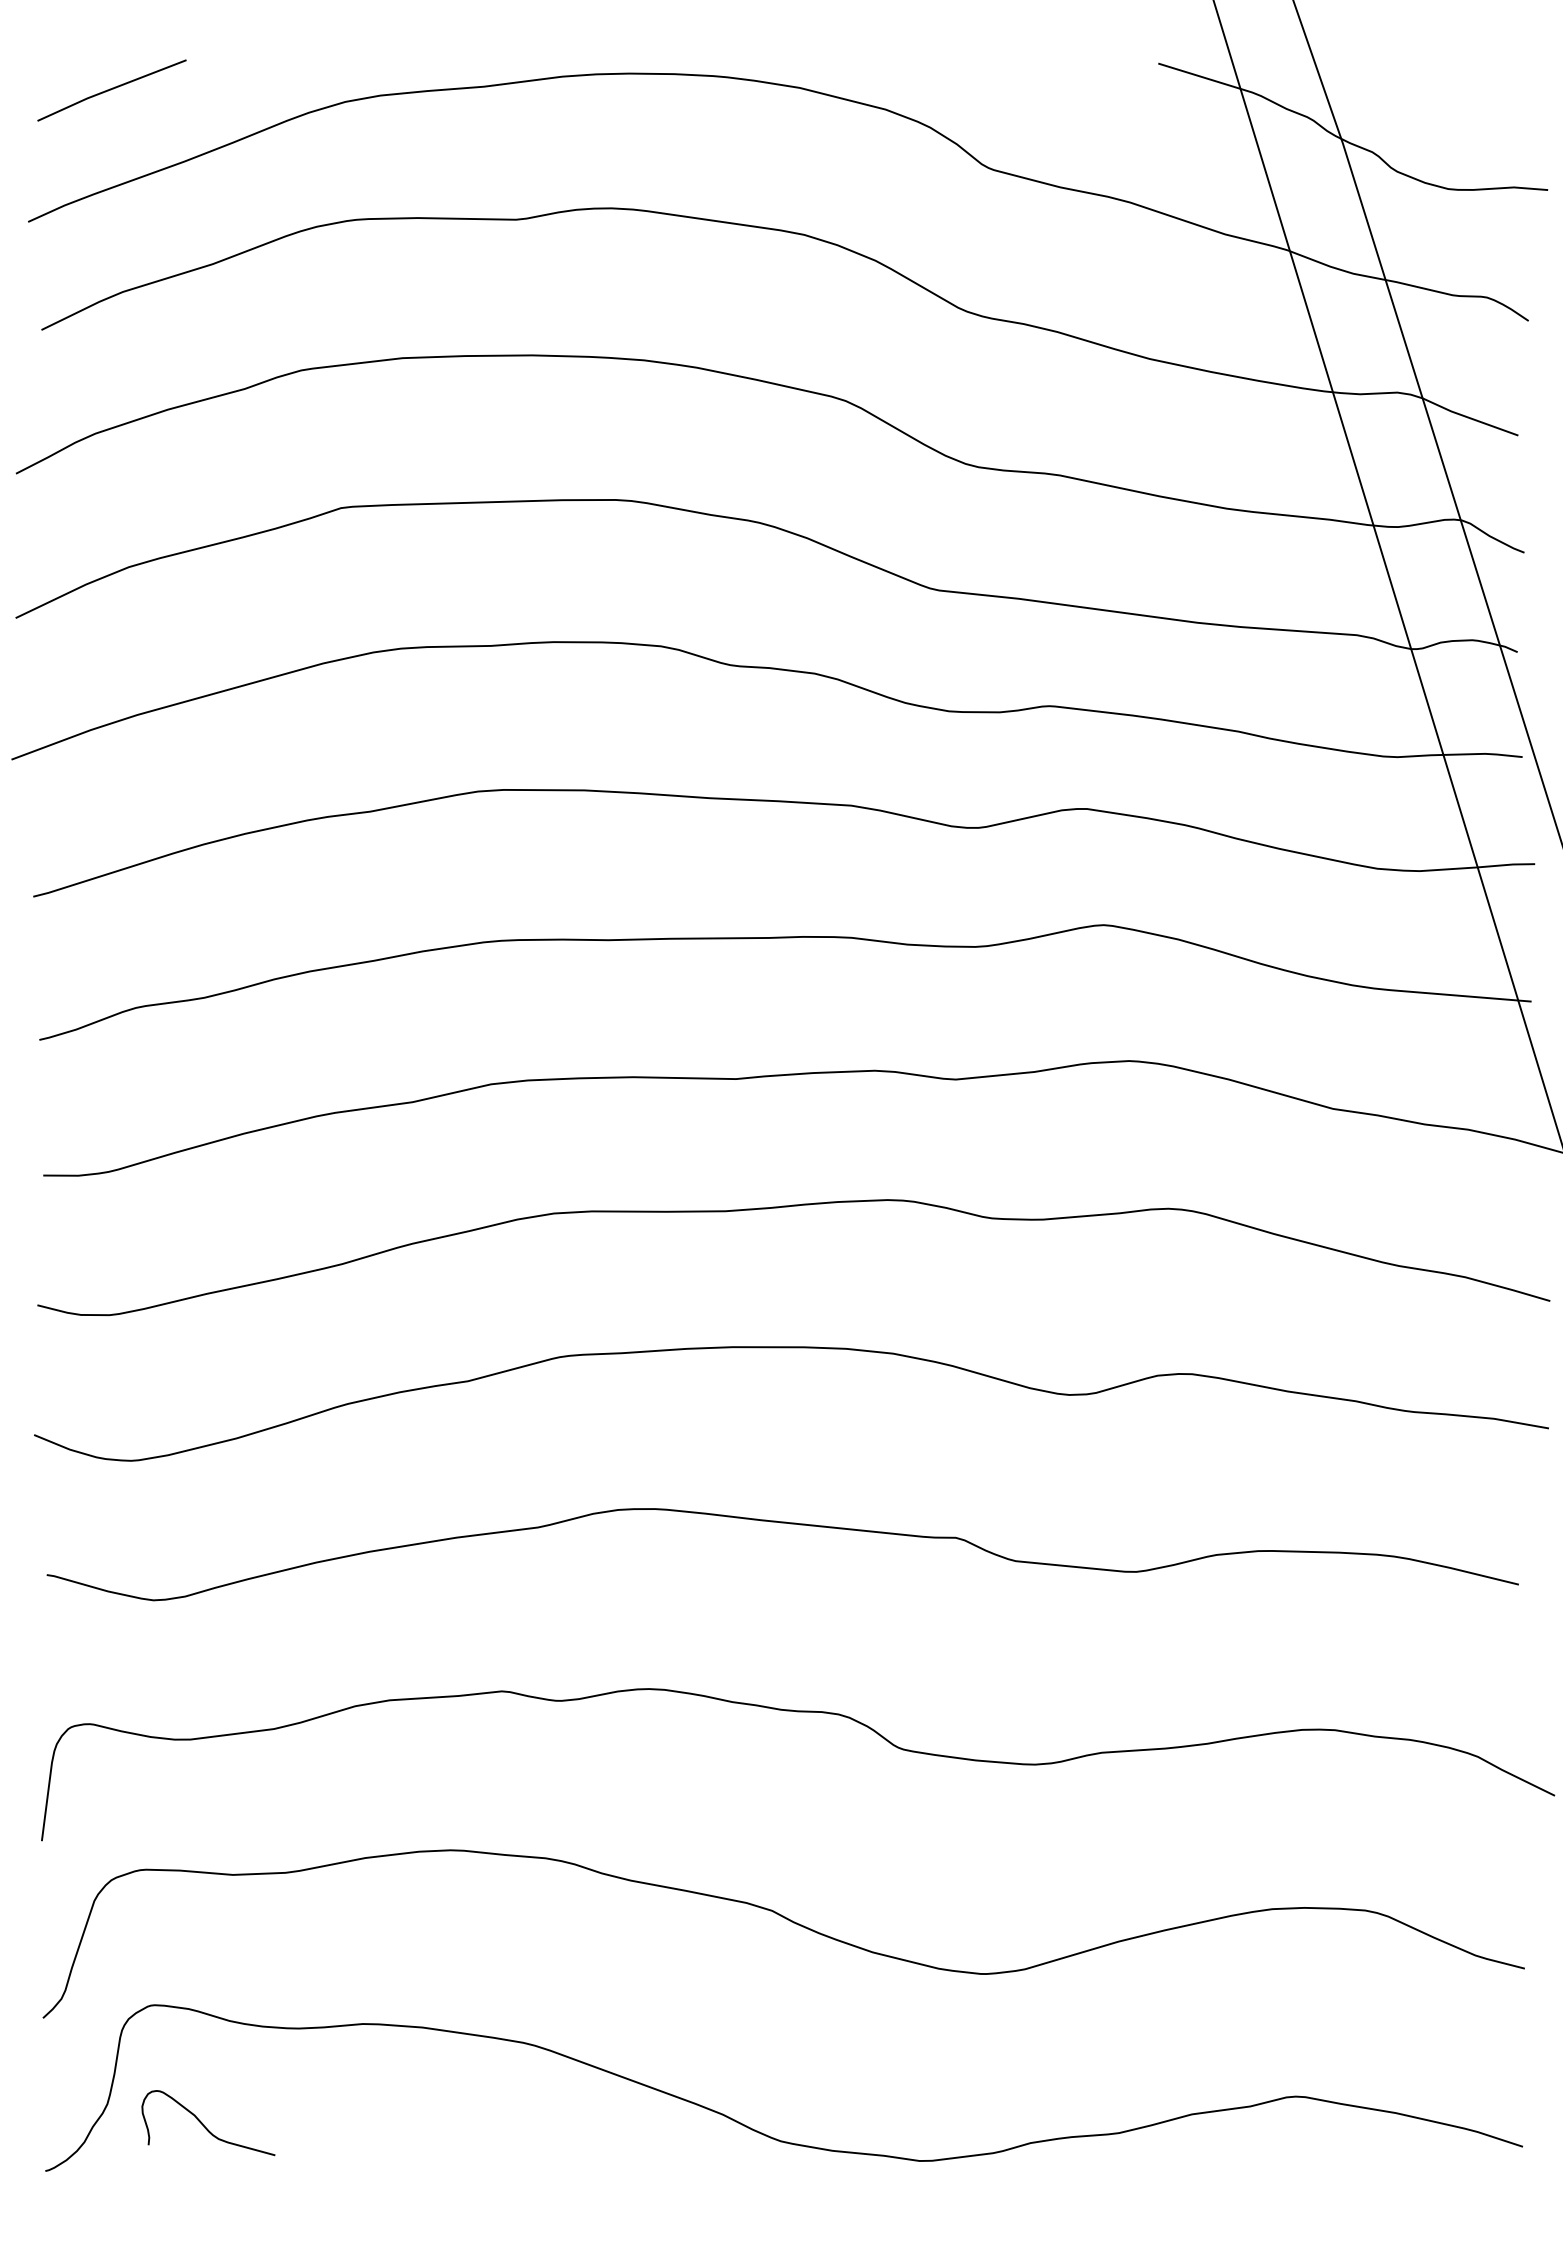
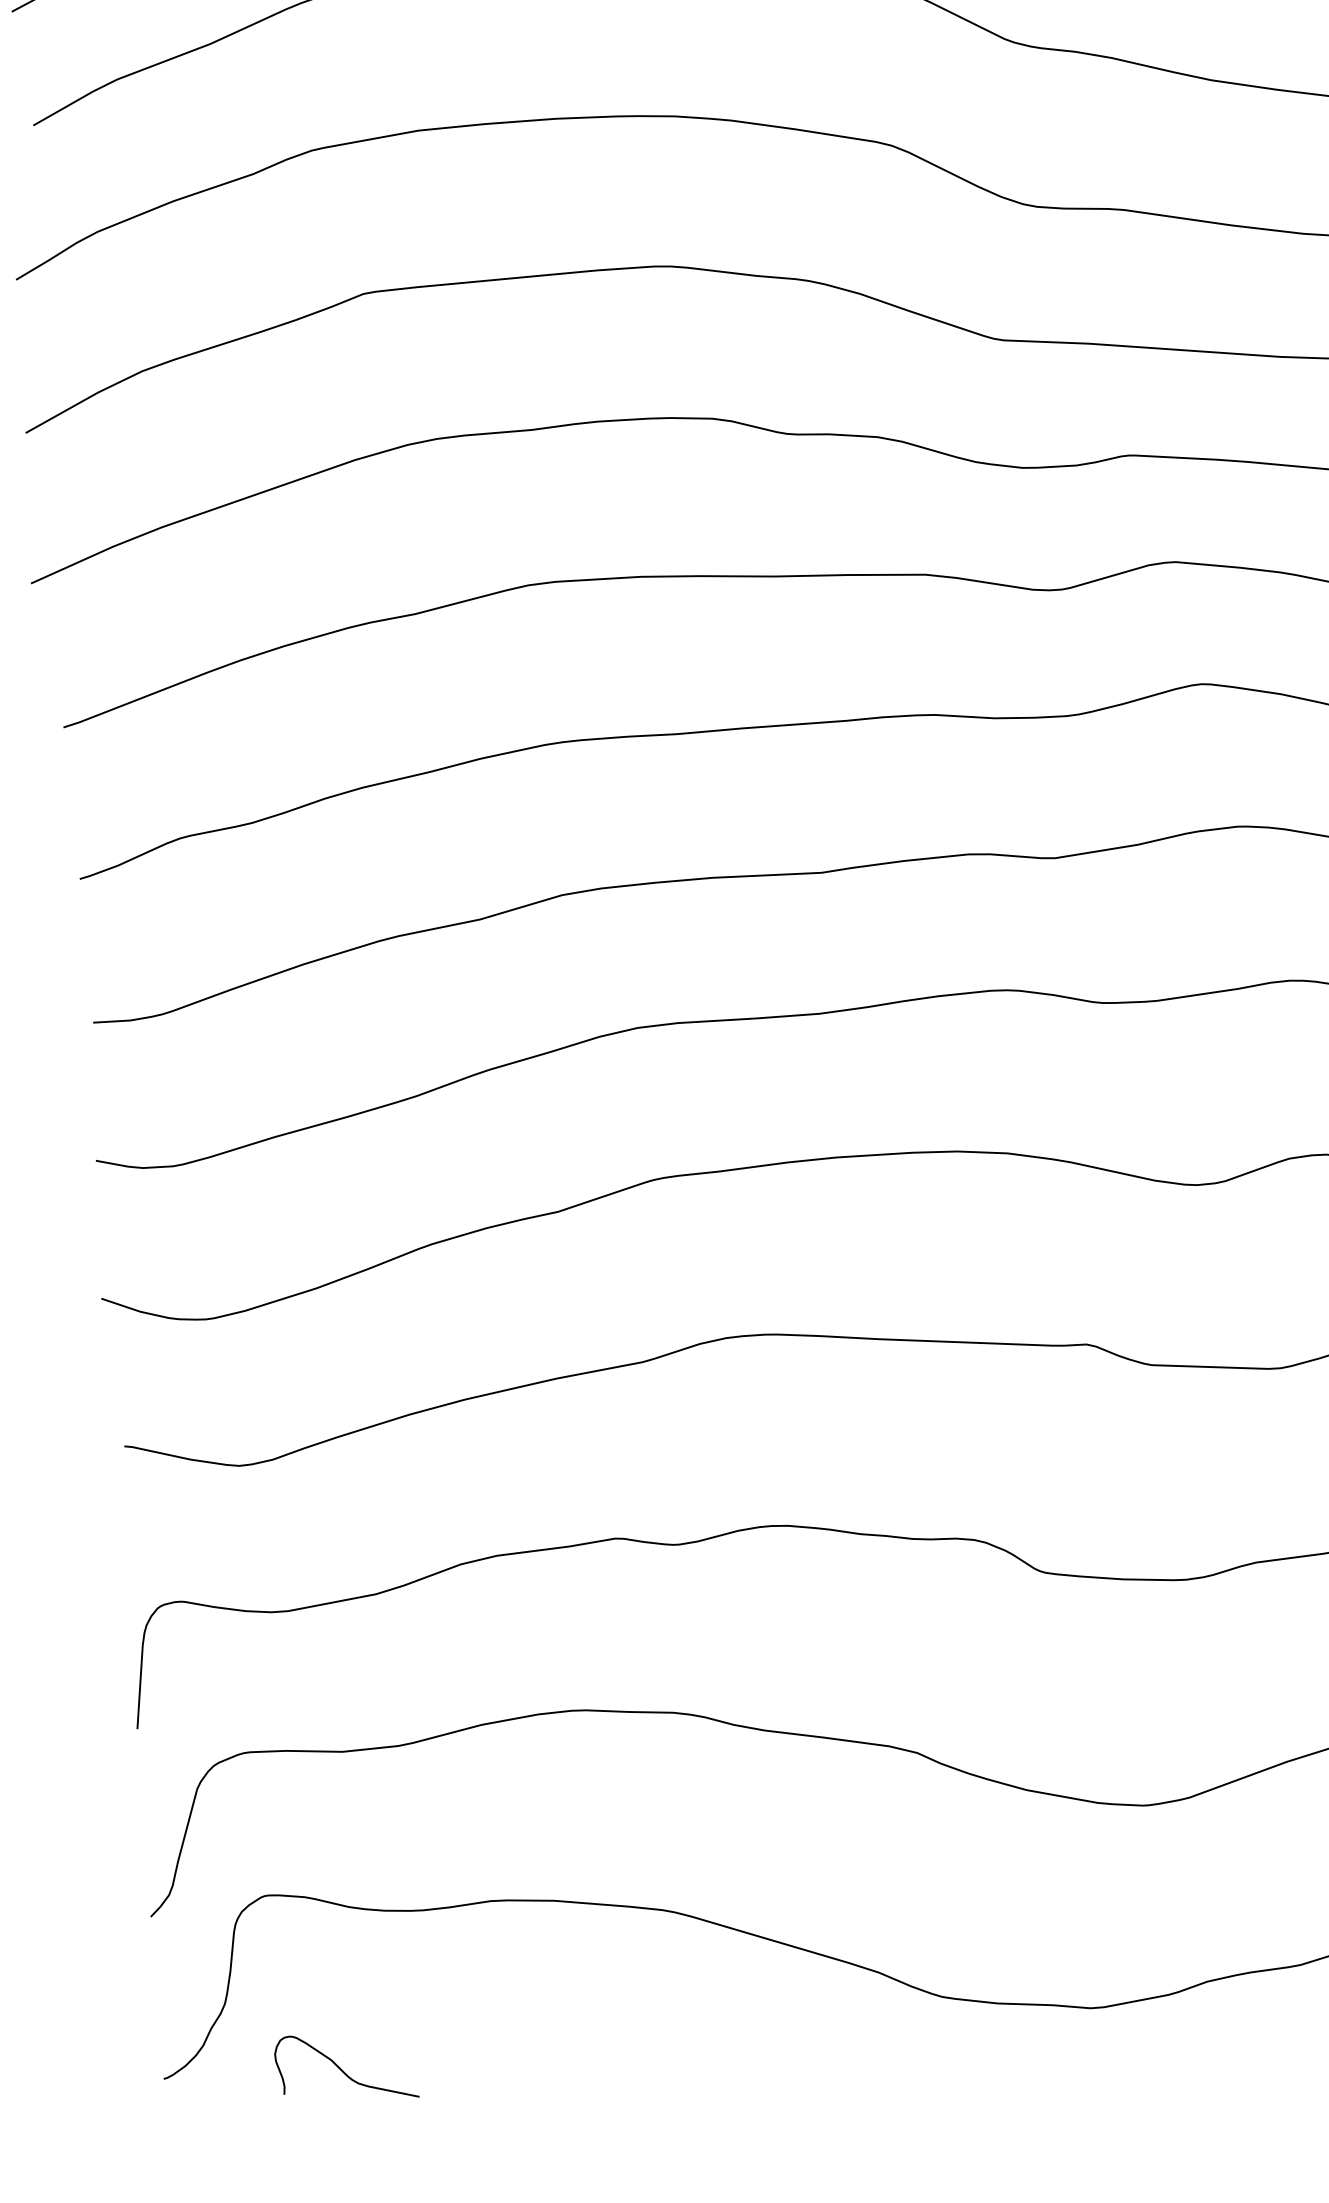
curve: (205, 2126) -> (343, 2071), moved

